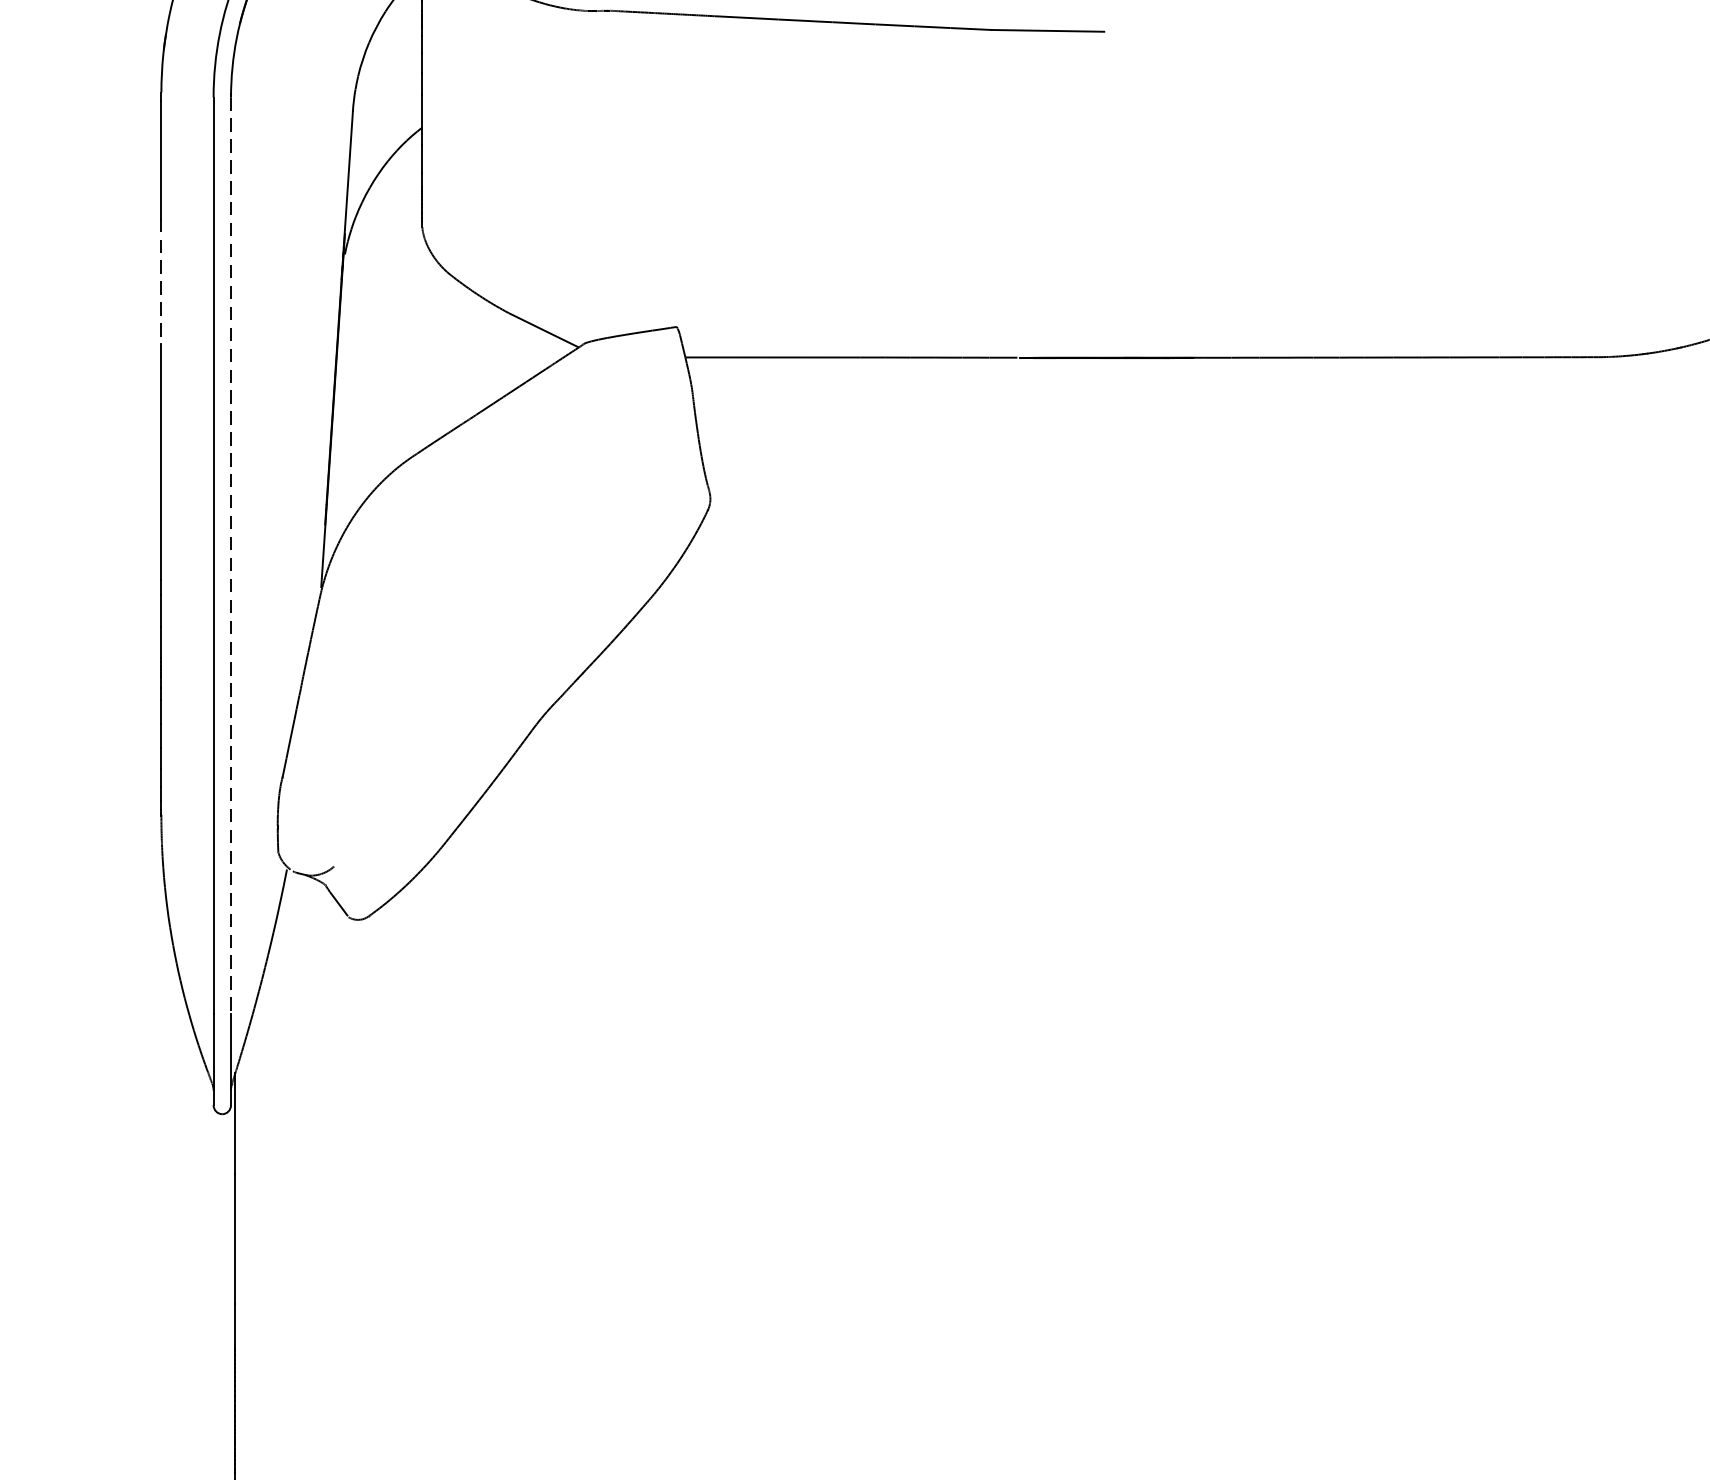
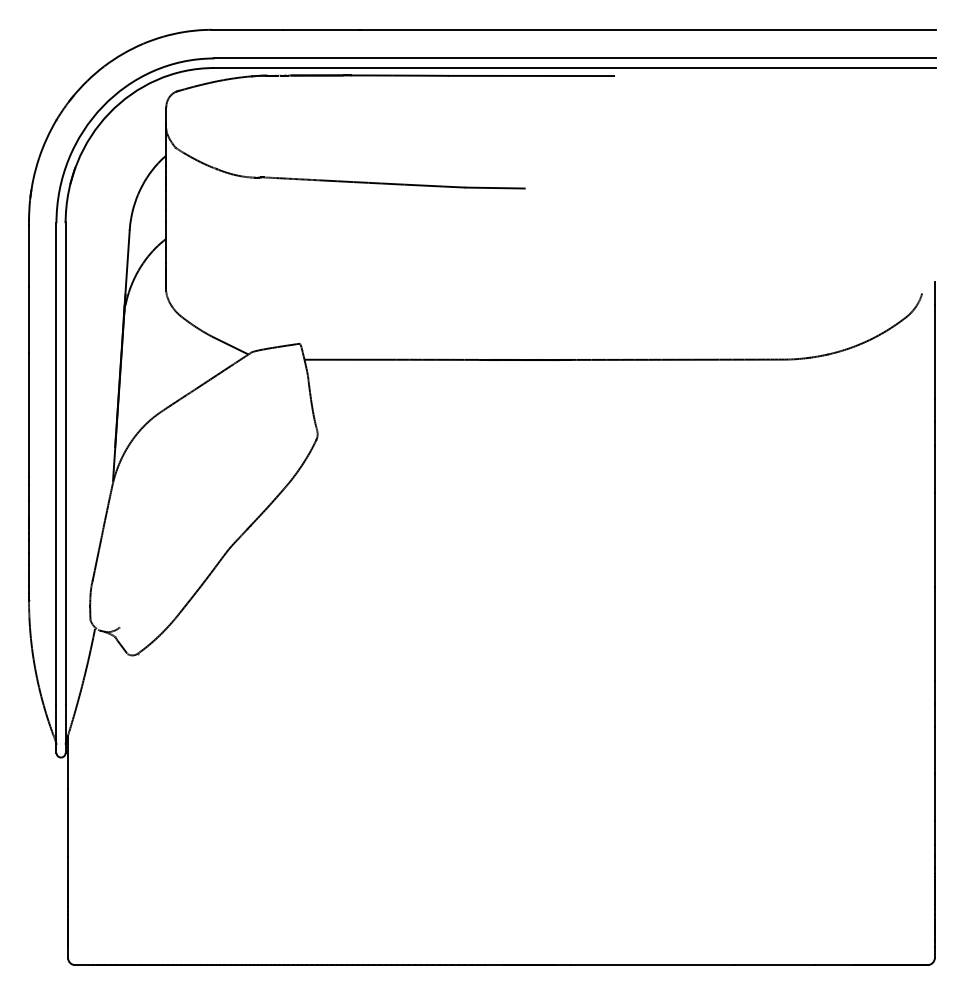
line: (162, 280) -> (29, 319), dashed -> solid
line: (230, 556) -> (65, 464), dashed -> solid

